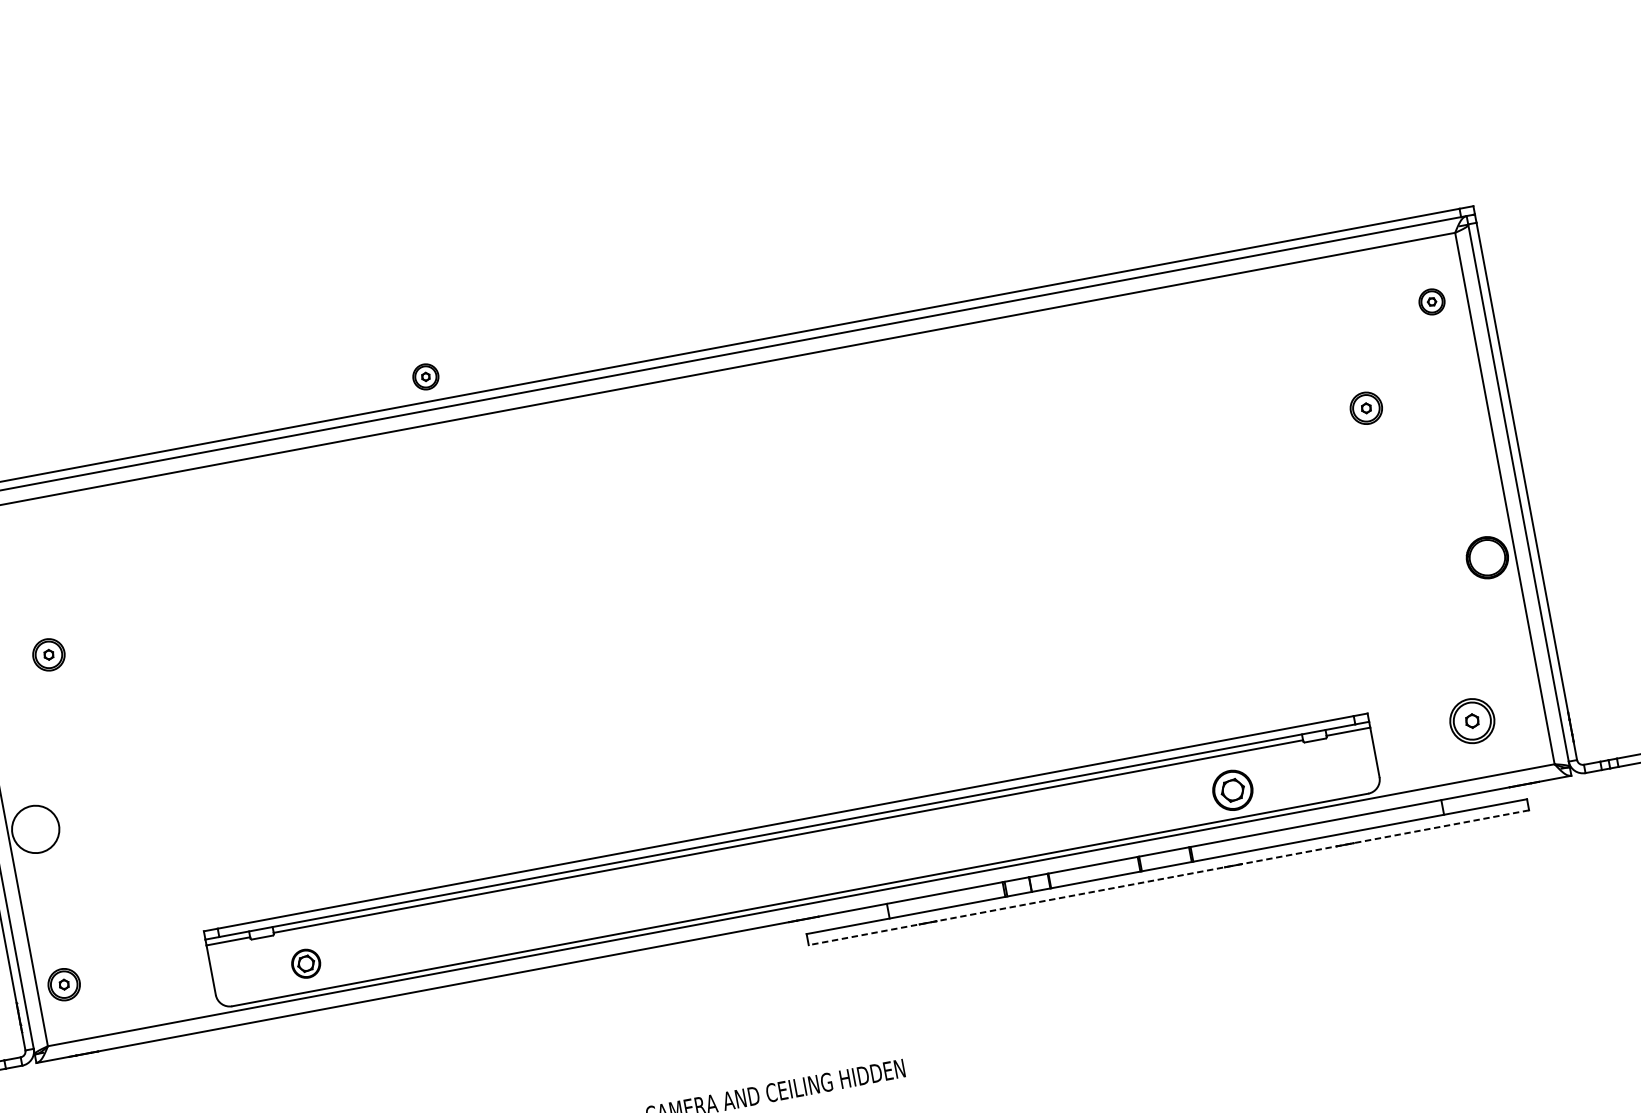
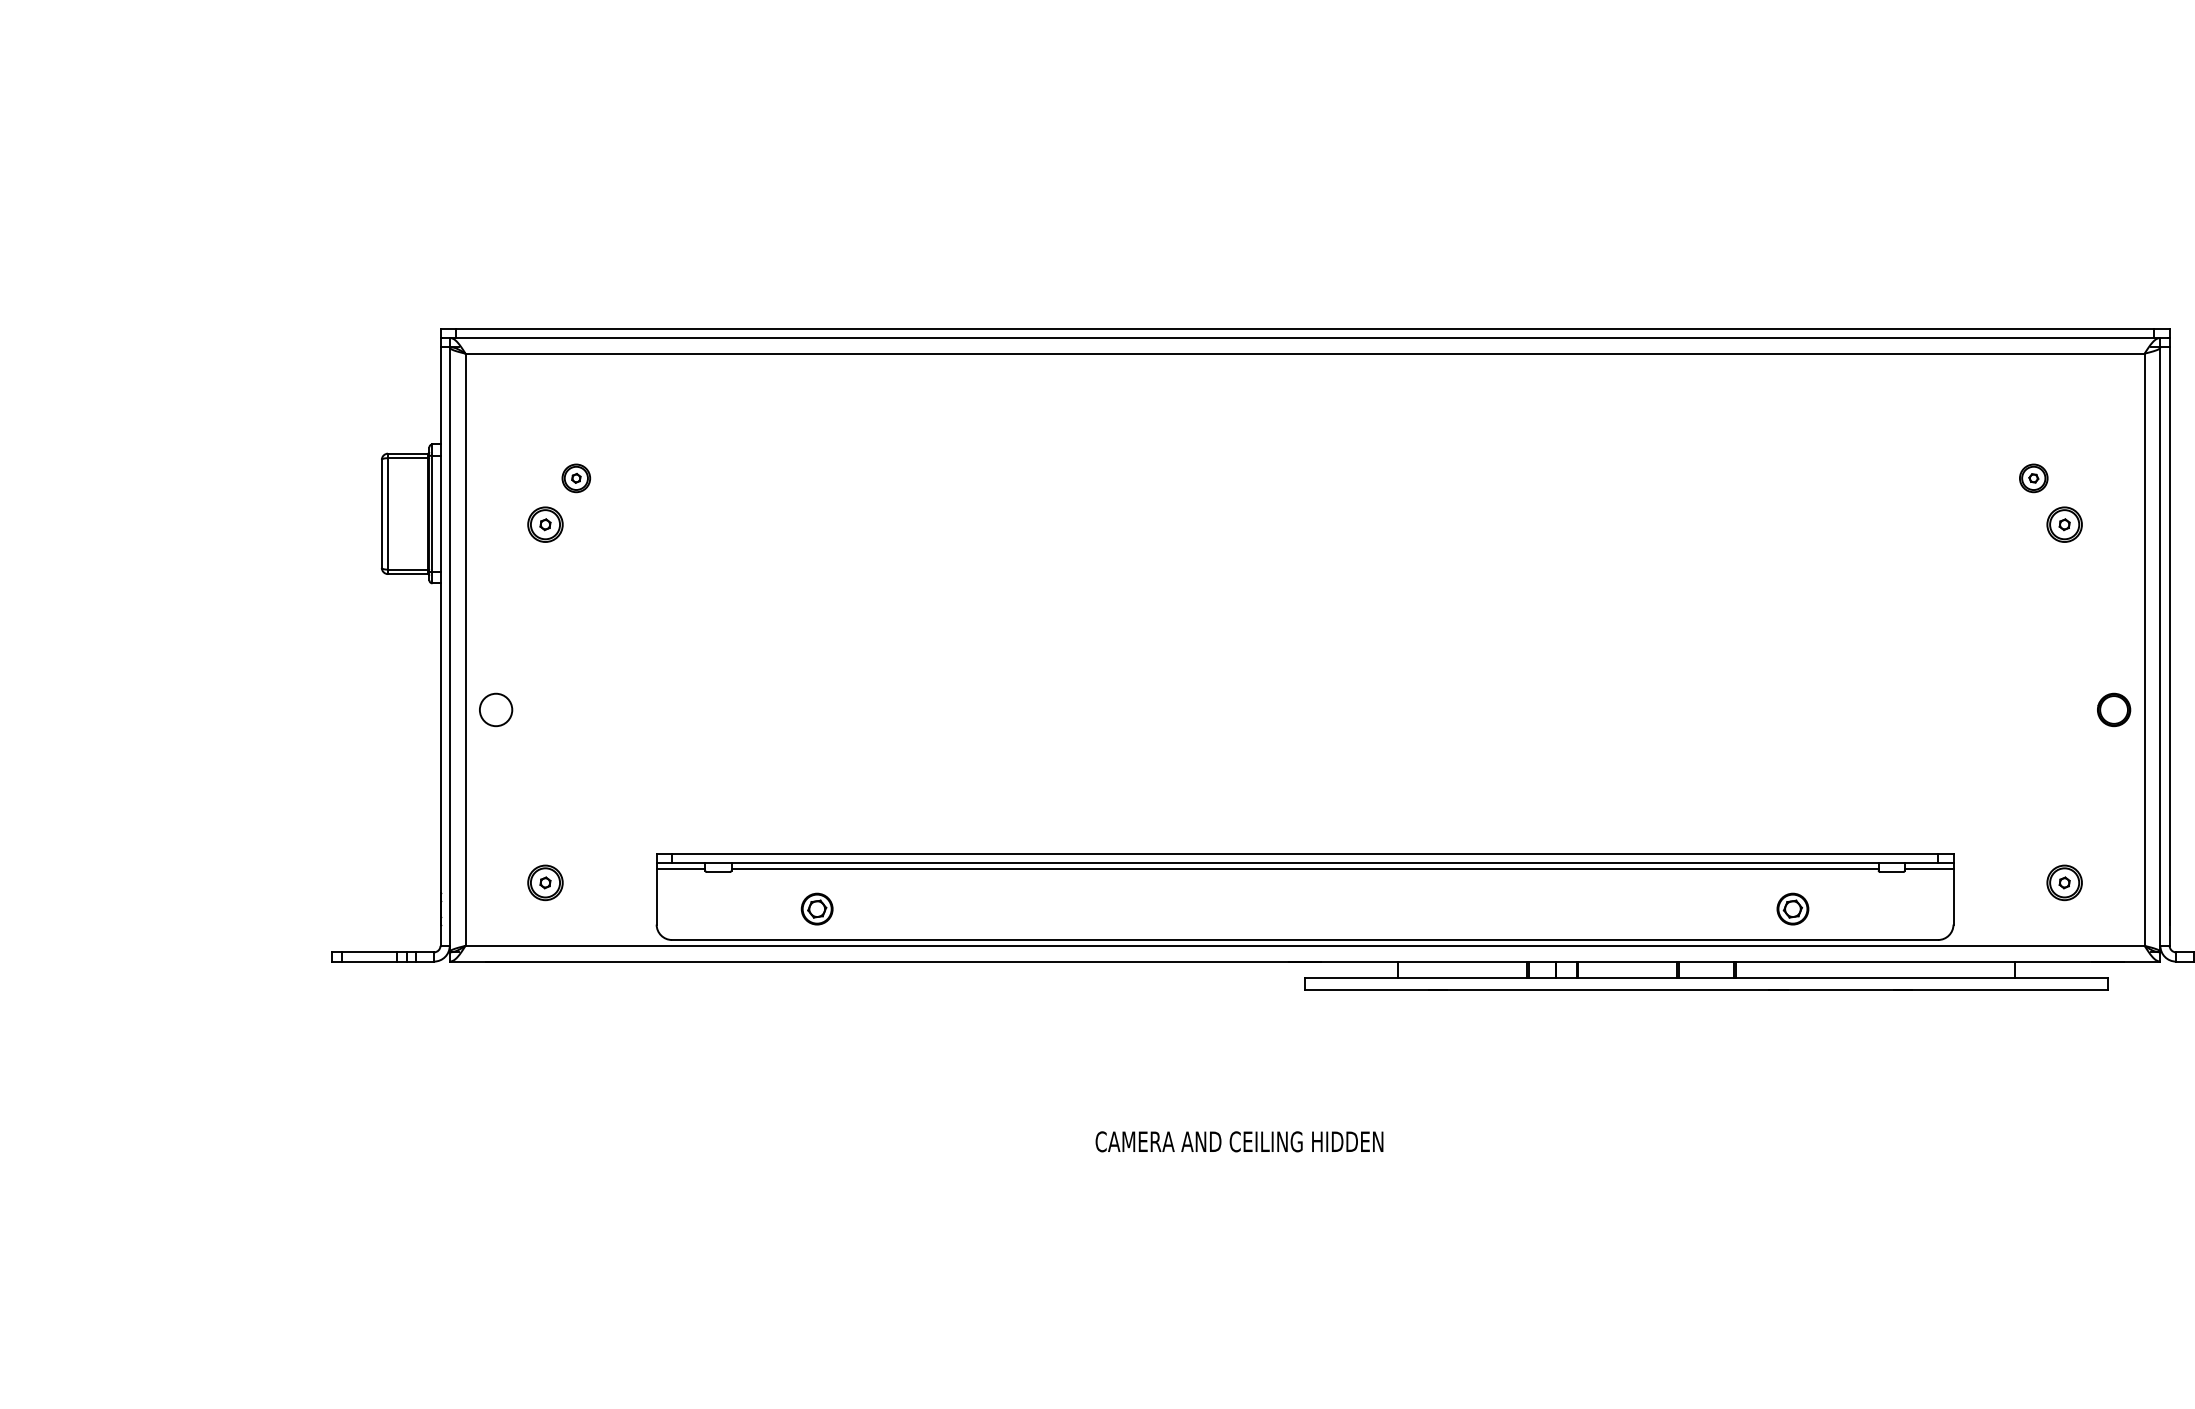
part: (1431, 302) -> (2033, 478), moved
part: (426, 377) -> (576, 478), moved
part: (1366, 408) -> (2064, 524), moved
part: (1487, 557) -> (2114, 709), size x0.71
part: (1472, 720) -> (2064, 882), size x0.71
part: (1232, 789) -> (1792, 908), size x0.71
circle: (35, 829) -> (495, 709), size x0.62
line: (1168, 878) -> (1705, 990), dashed -> solid
part: (305, 963) -> (816, 908), moved
part: (64, 984) -> (545, 882), moved

